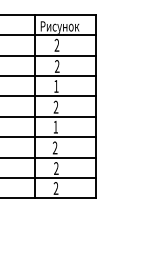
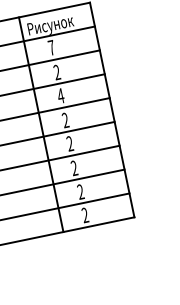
text: (56, 44) -> (50, 46), 2 -> 7
text: (55, 86) -> (59, 96), 1 -> 4
text: (55, 126) -> (69, 143), 1 -> 2

